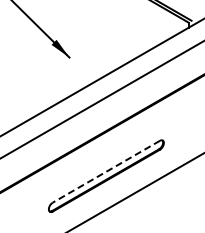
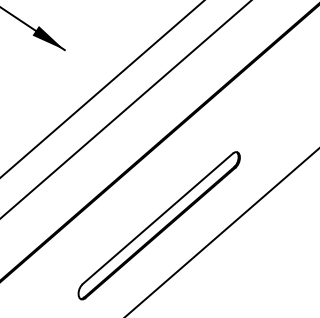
line: (105, 171) -> (156, 218), dashed -> solid

